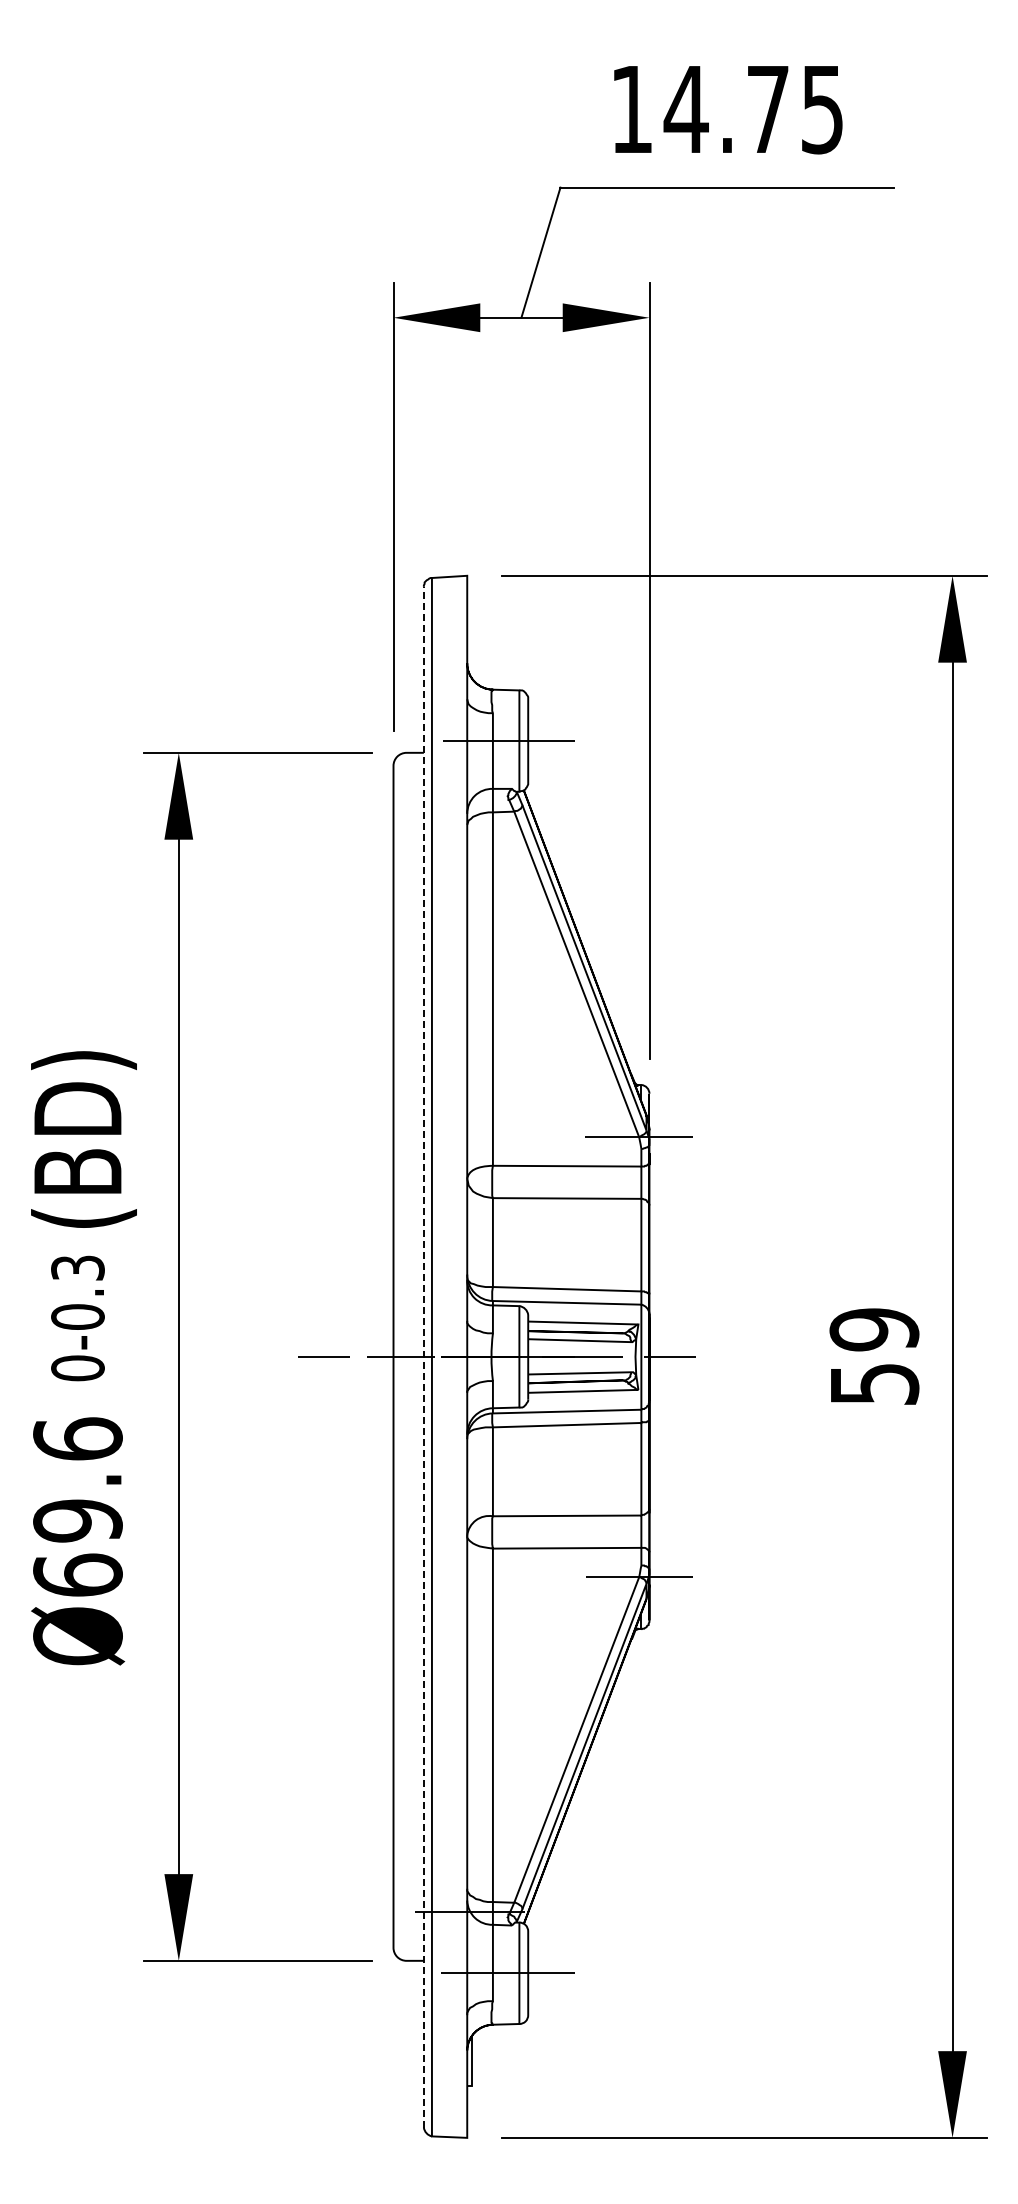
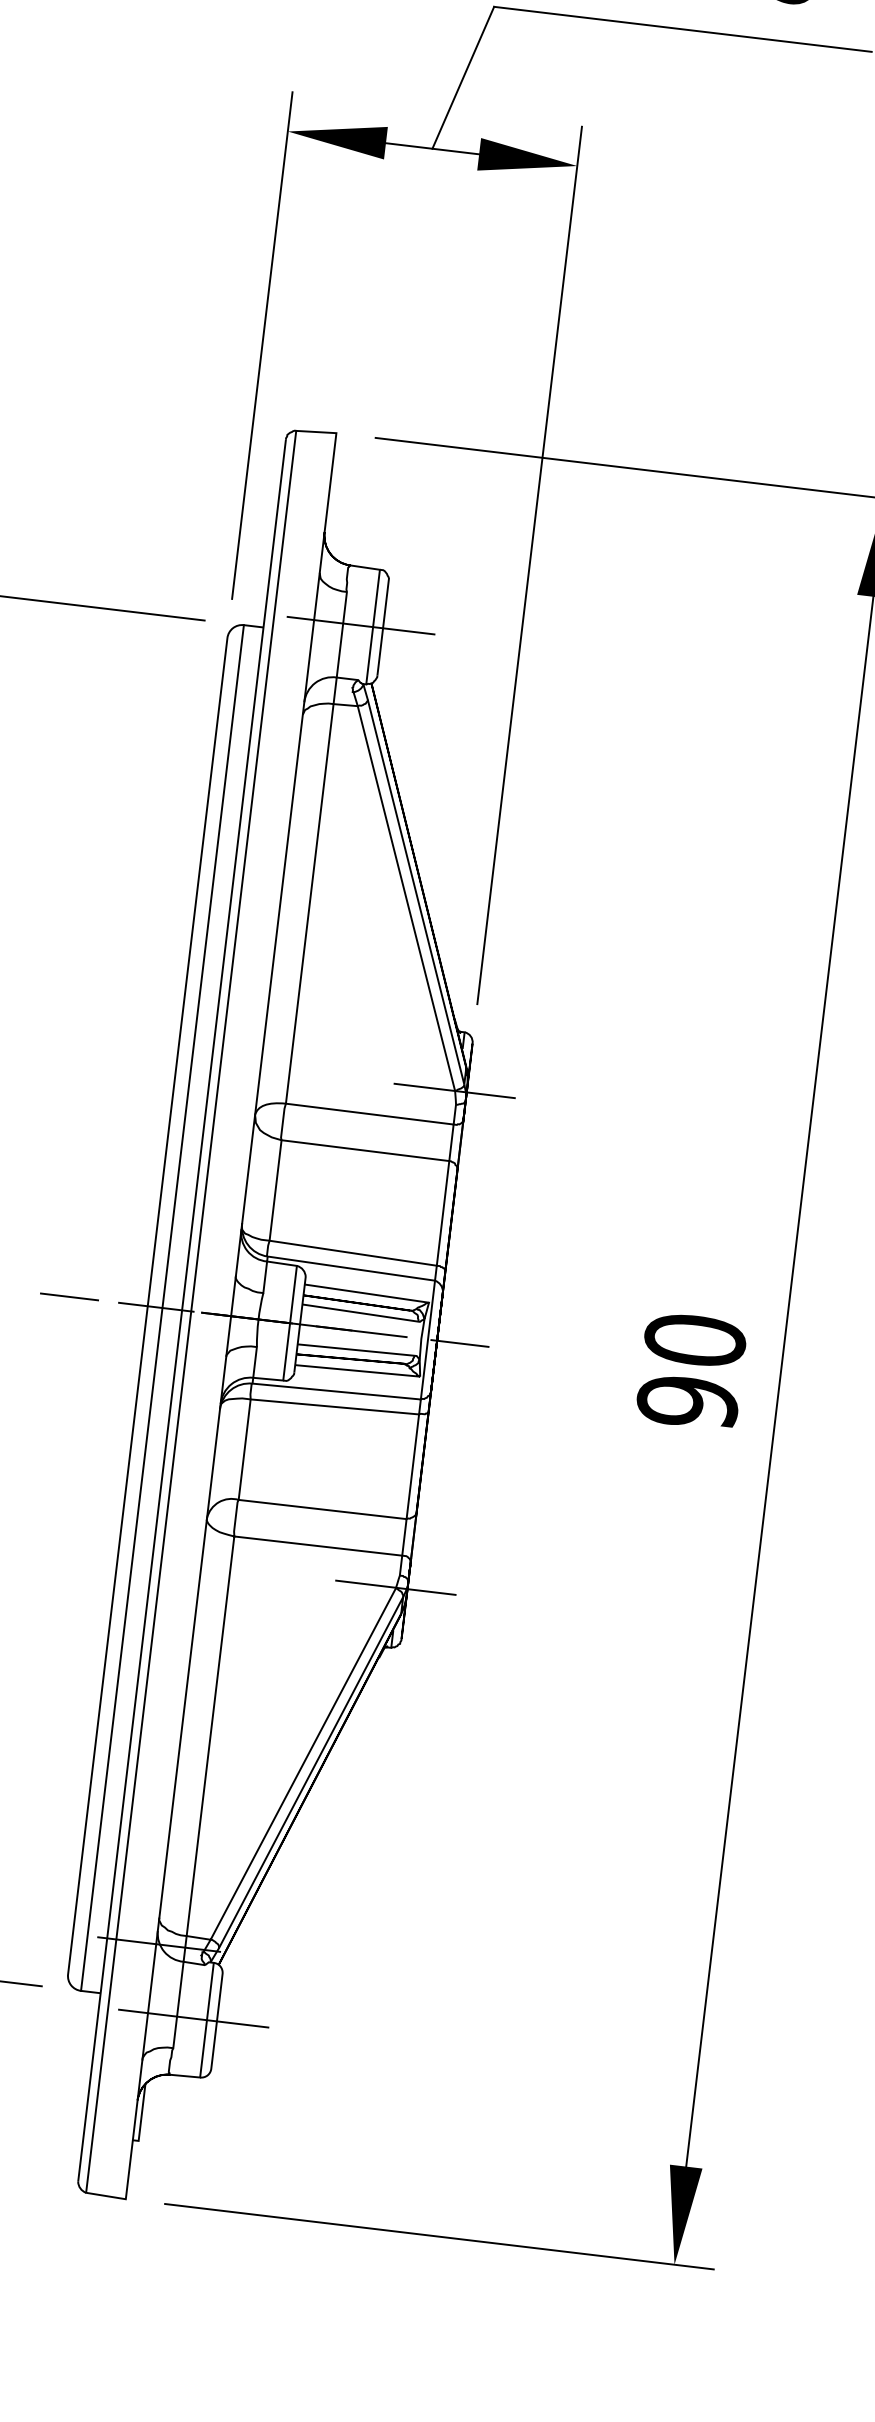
line: (406, 1356) -> (162, 1307), added
line: (423, 1356) -> (181, 1309), dashed -> solid
text: (874, 1356) -> (691, 1370), 59 -> 90

